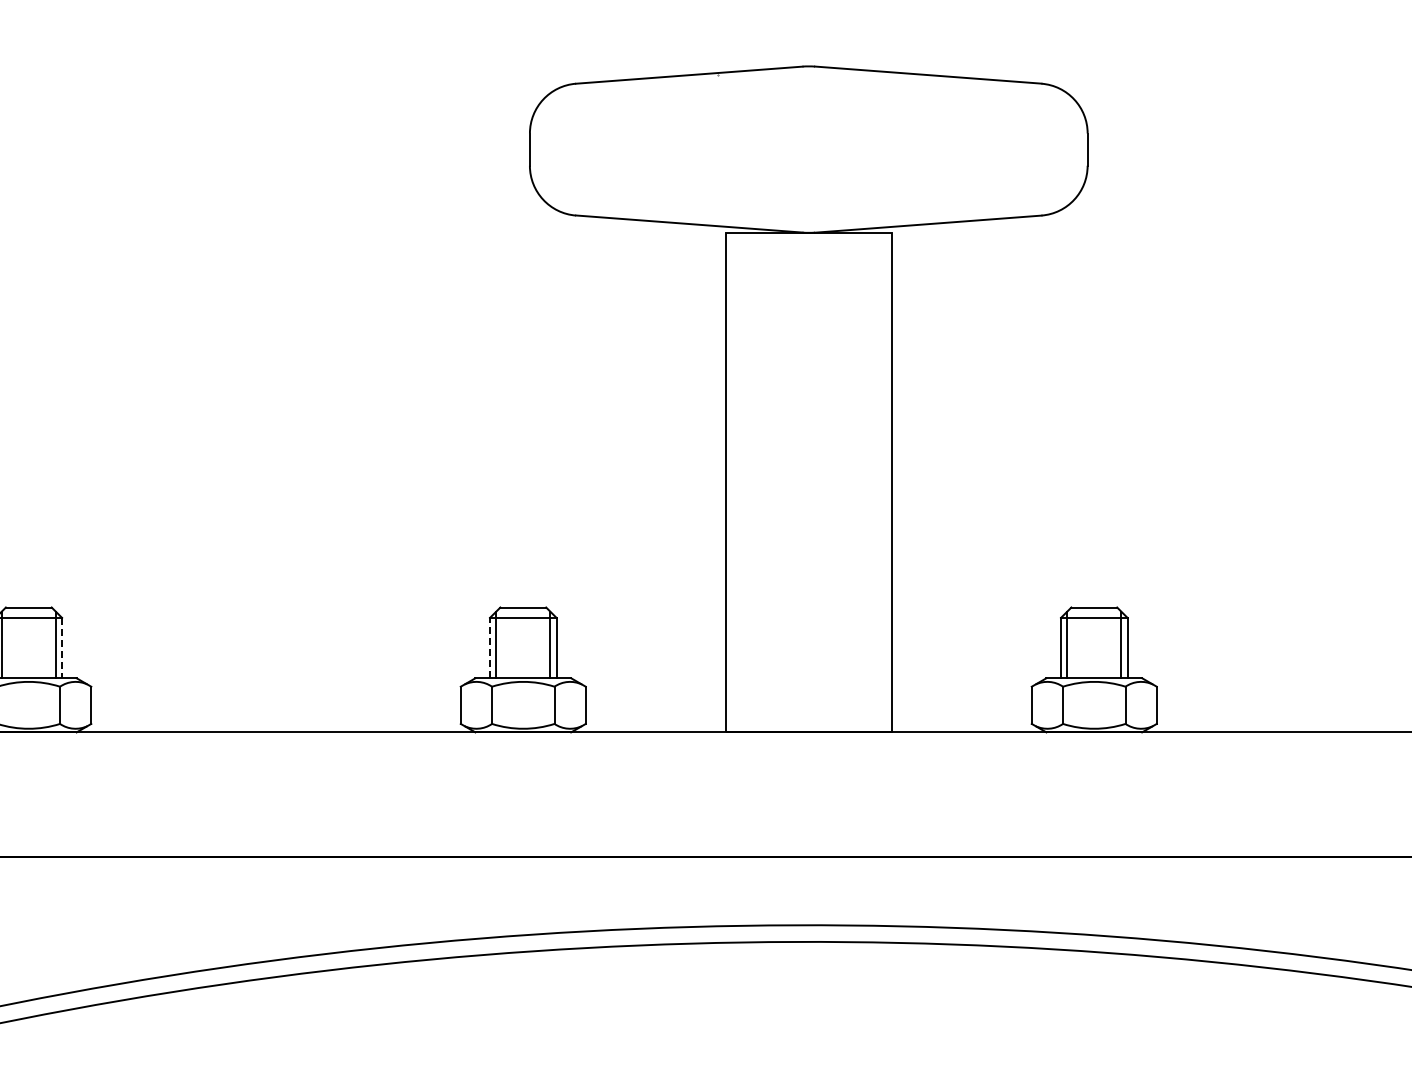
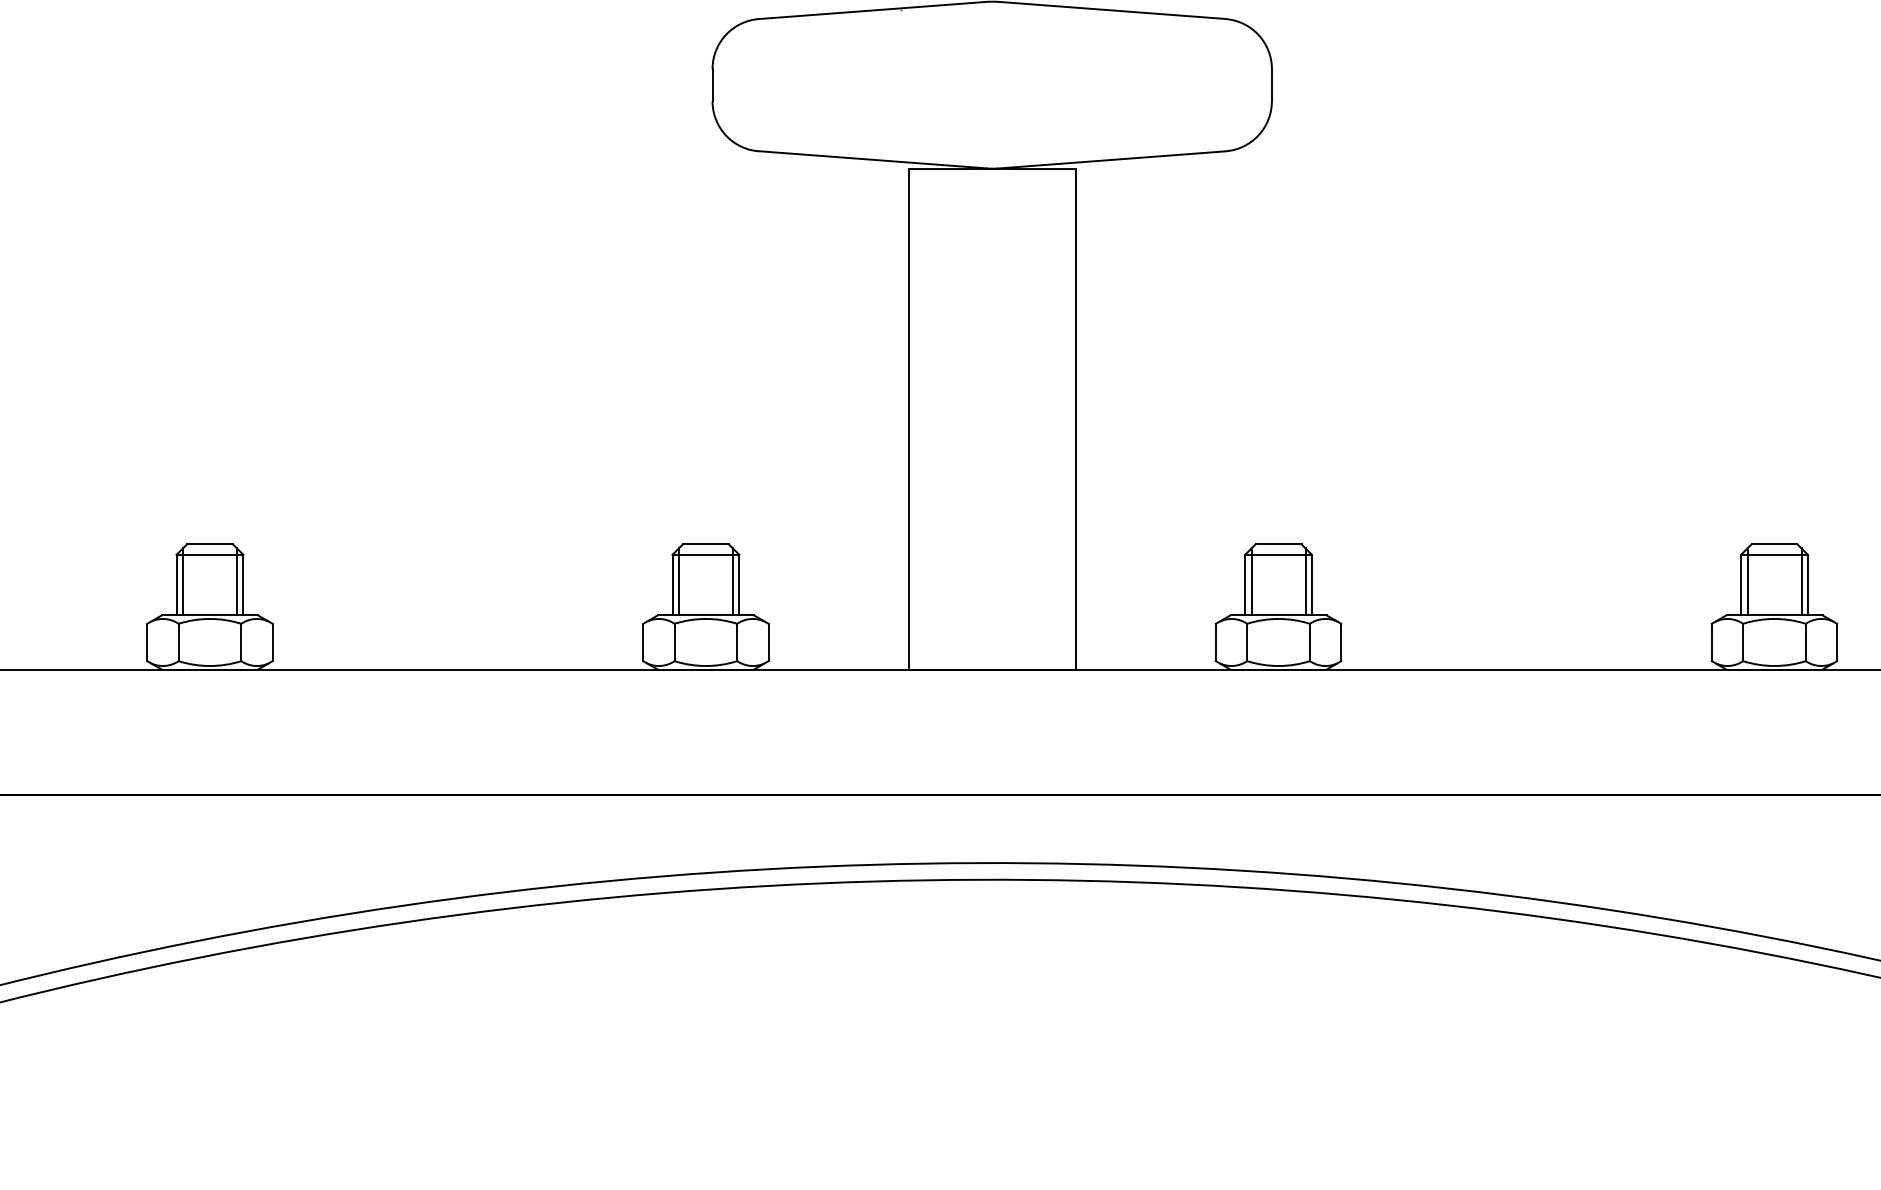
line: (489, 647) -> (672, 584), dashed -> solid
line: (62, 648) -> (243, 585), dashed -> solid

